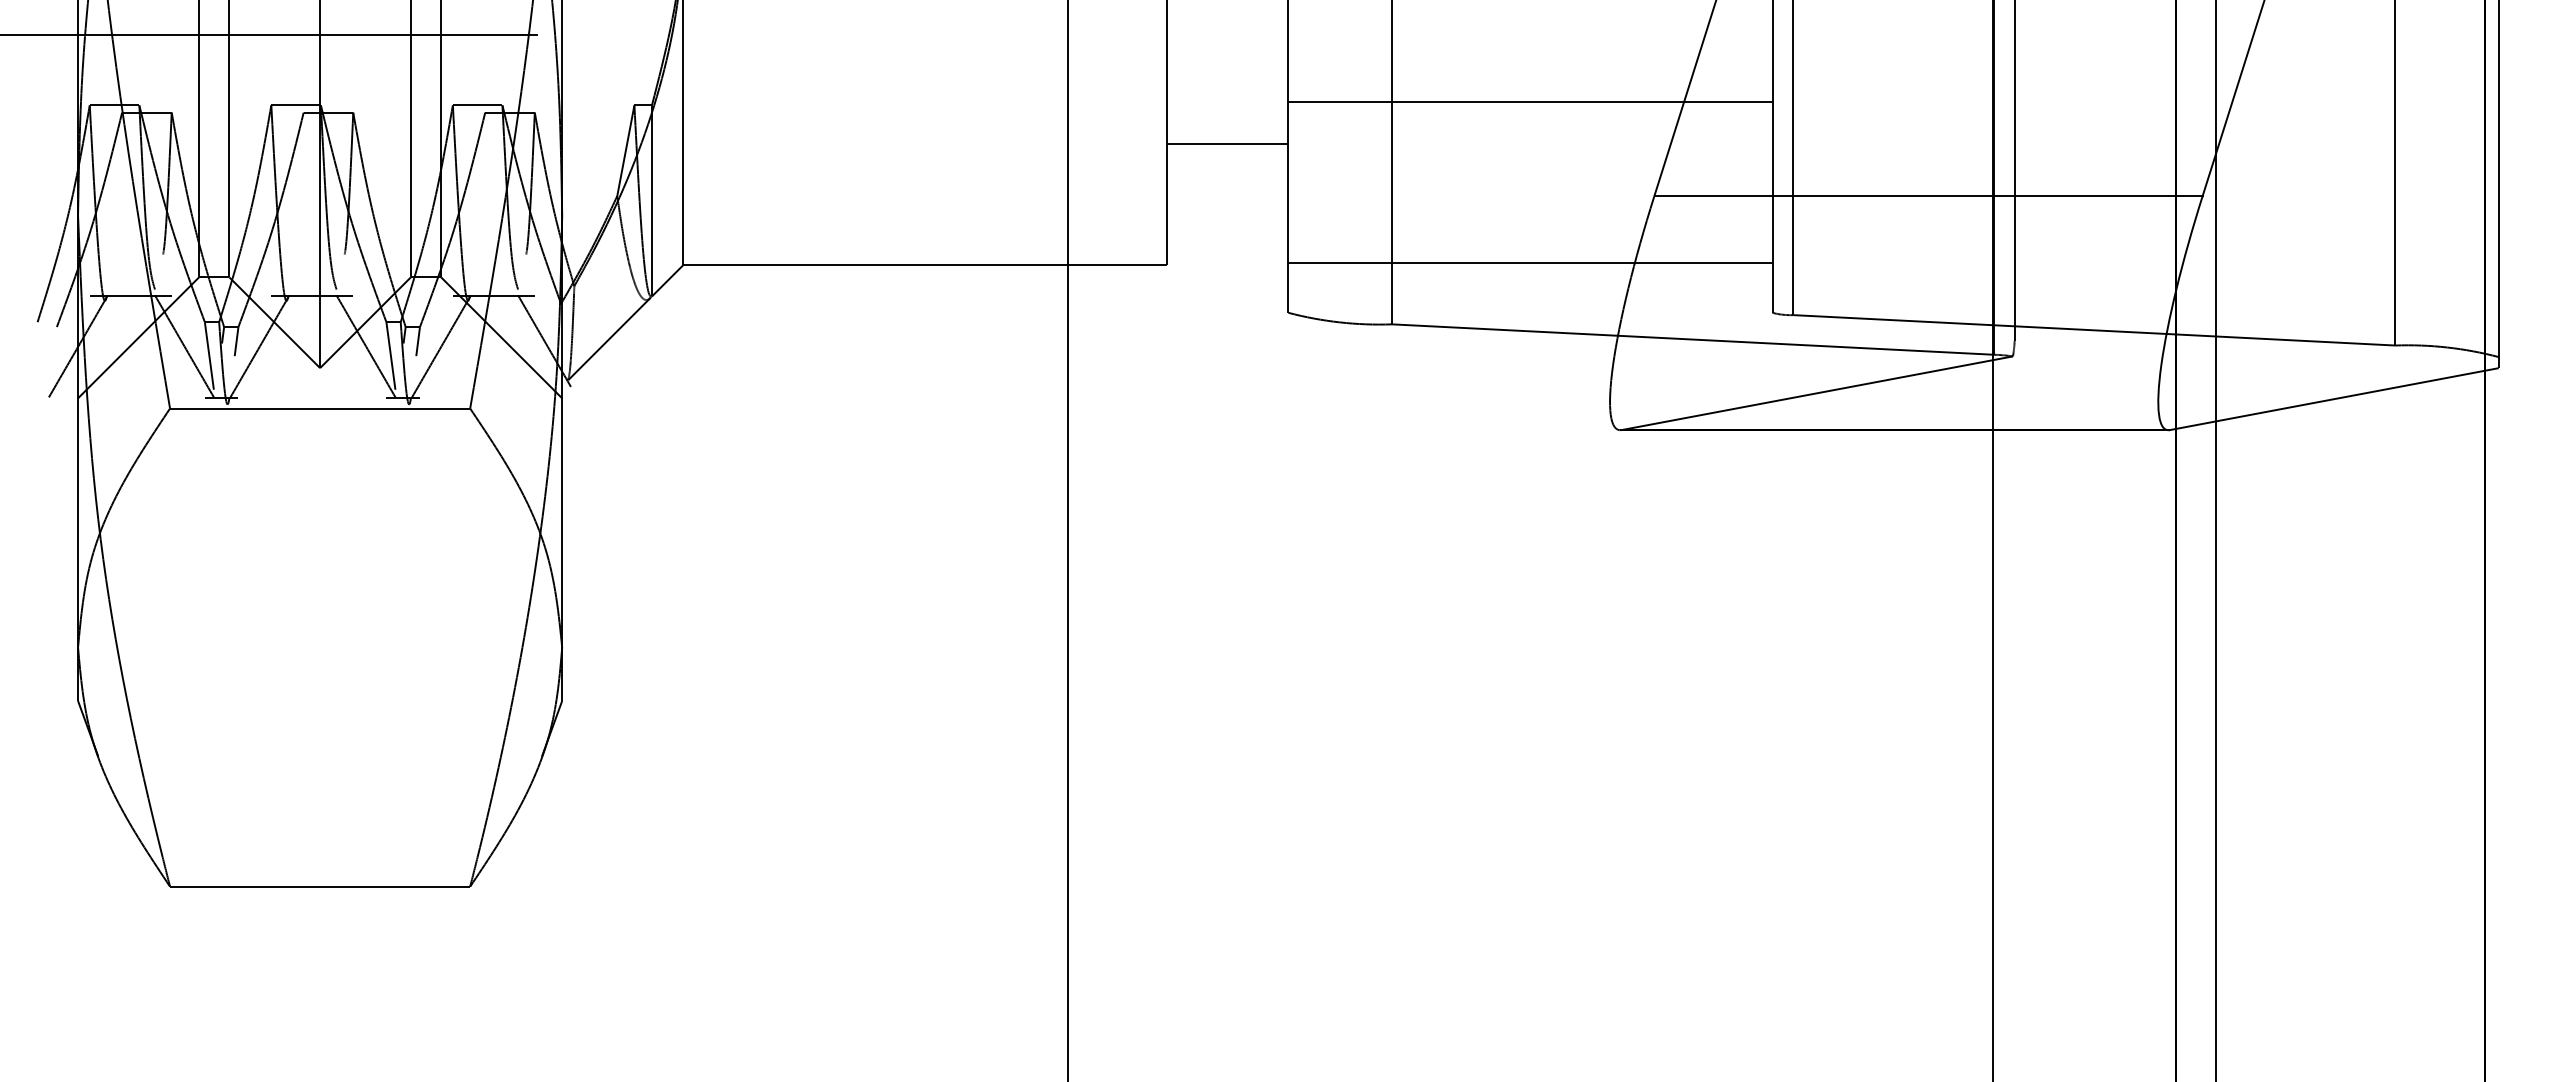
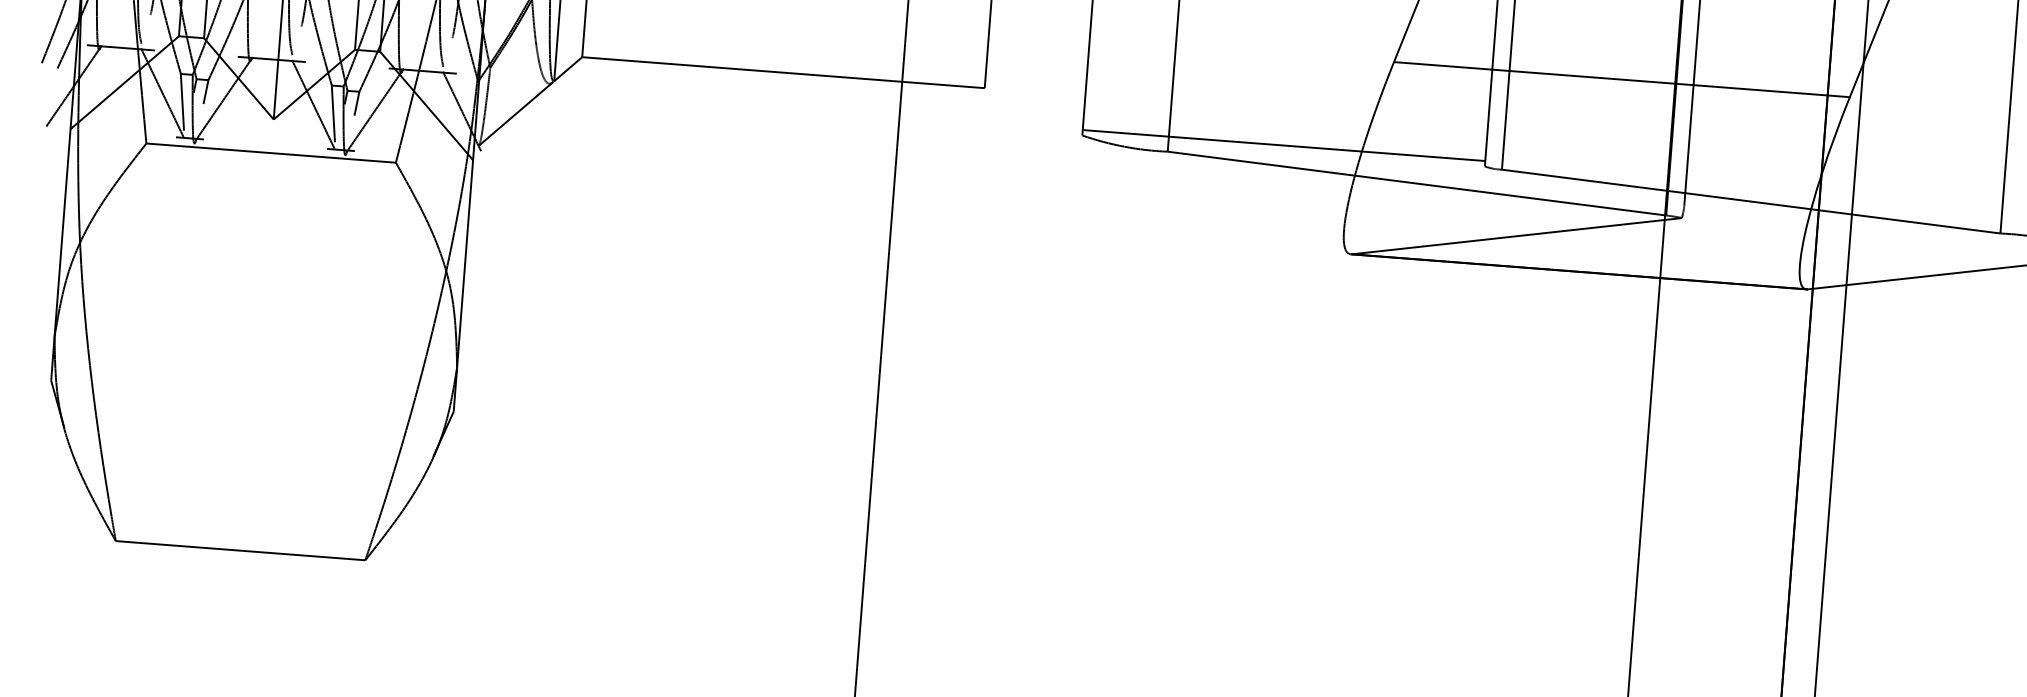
line: (1530, 263) -> (1284, 145), moved

